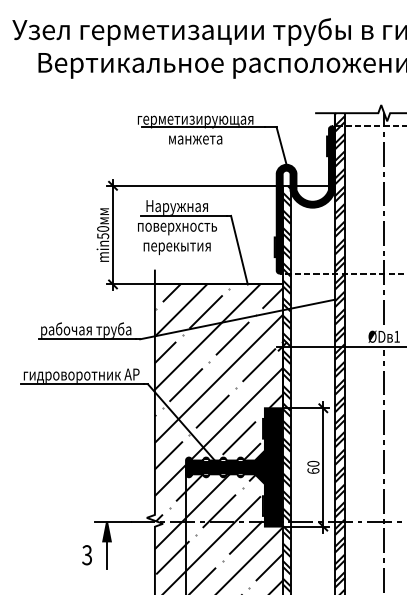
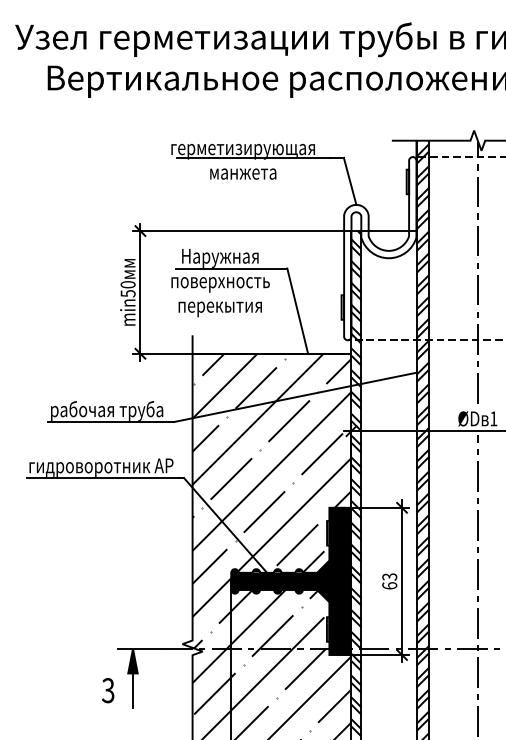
fill: (305, 199) -> (379, 248), removed
text: (313, 463) -> (389, 576), 60 -> 63

